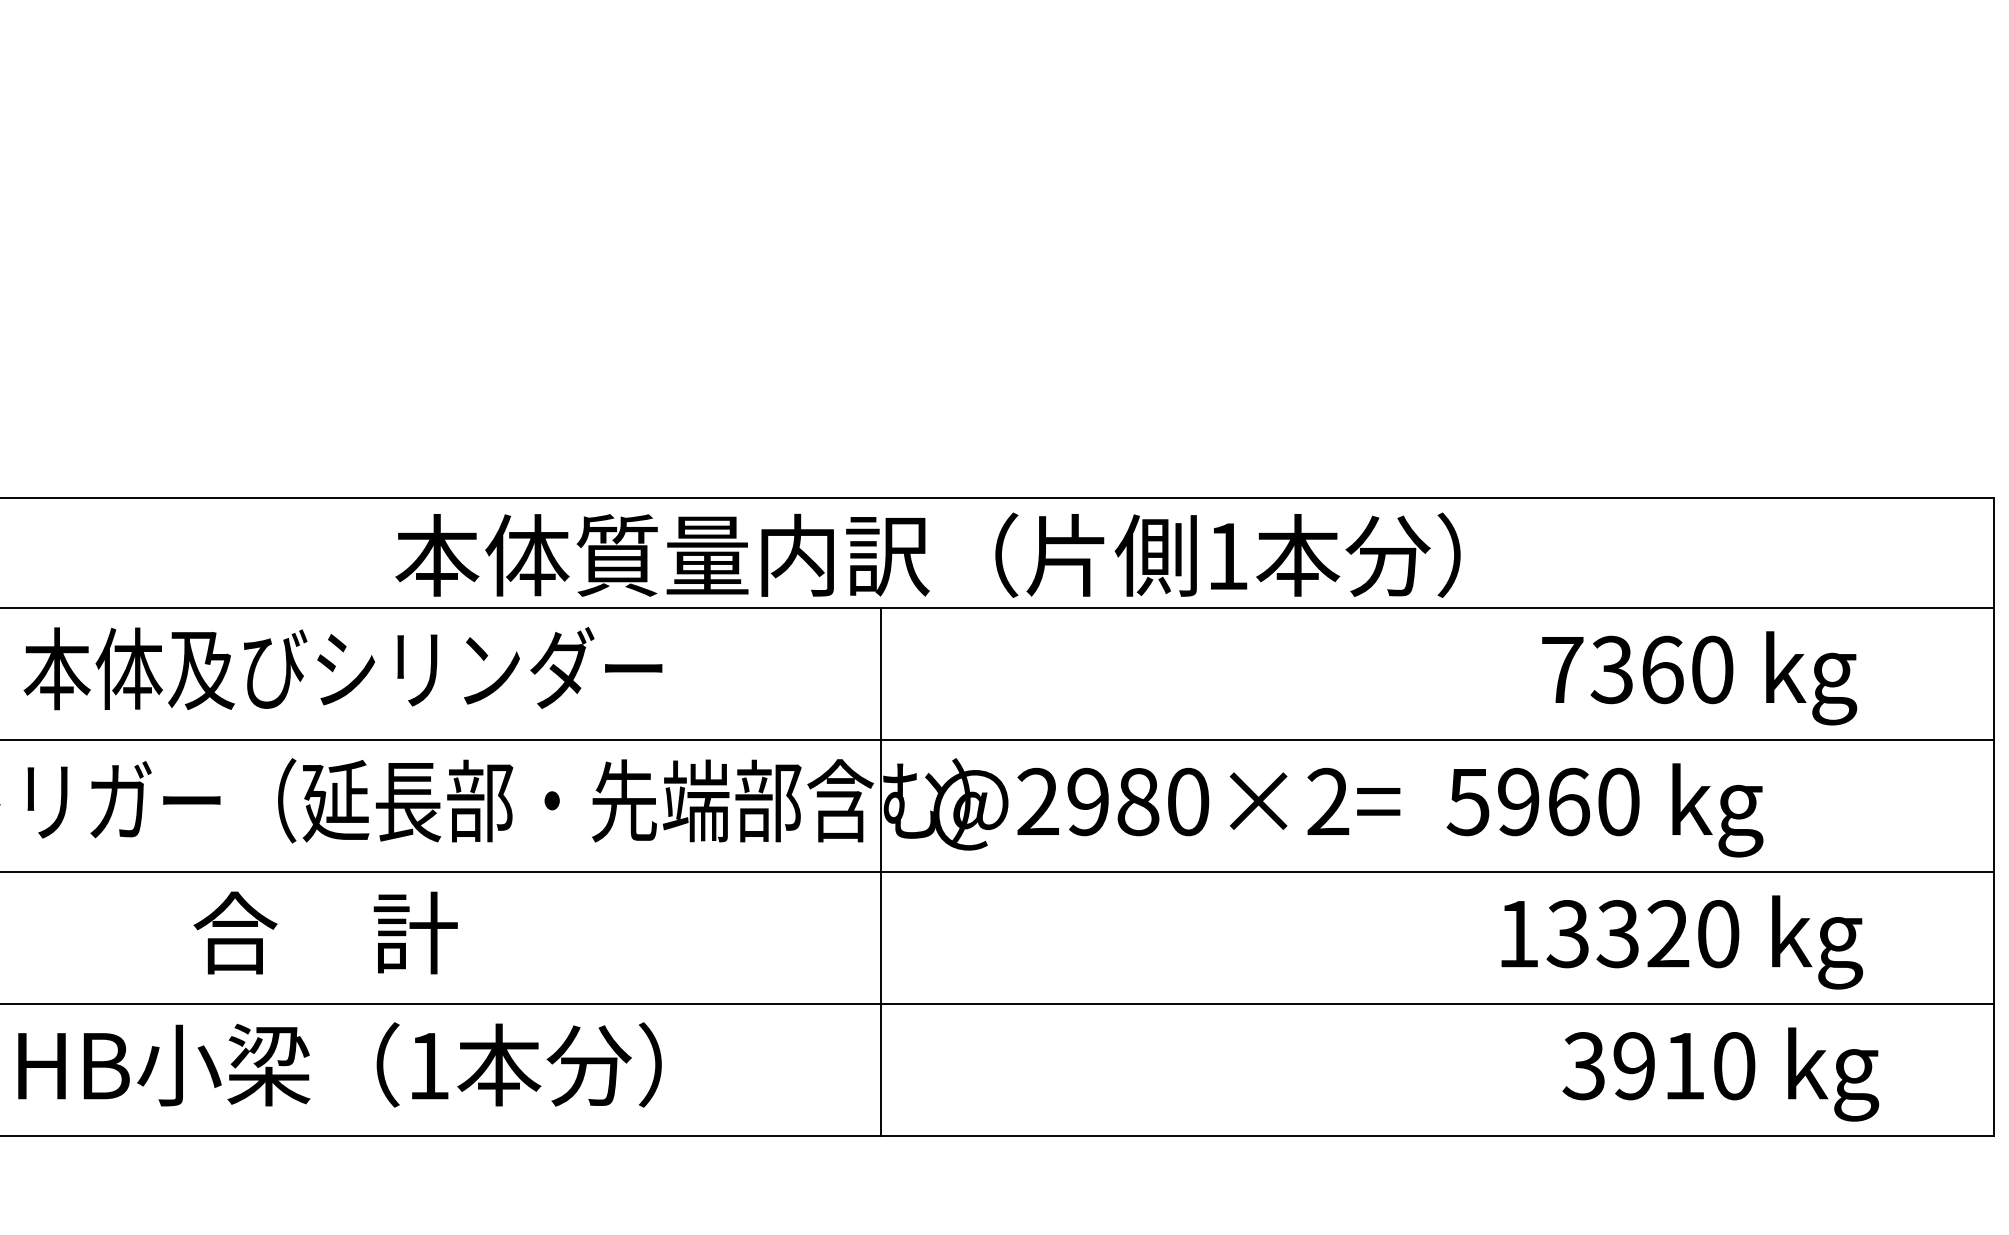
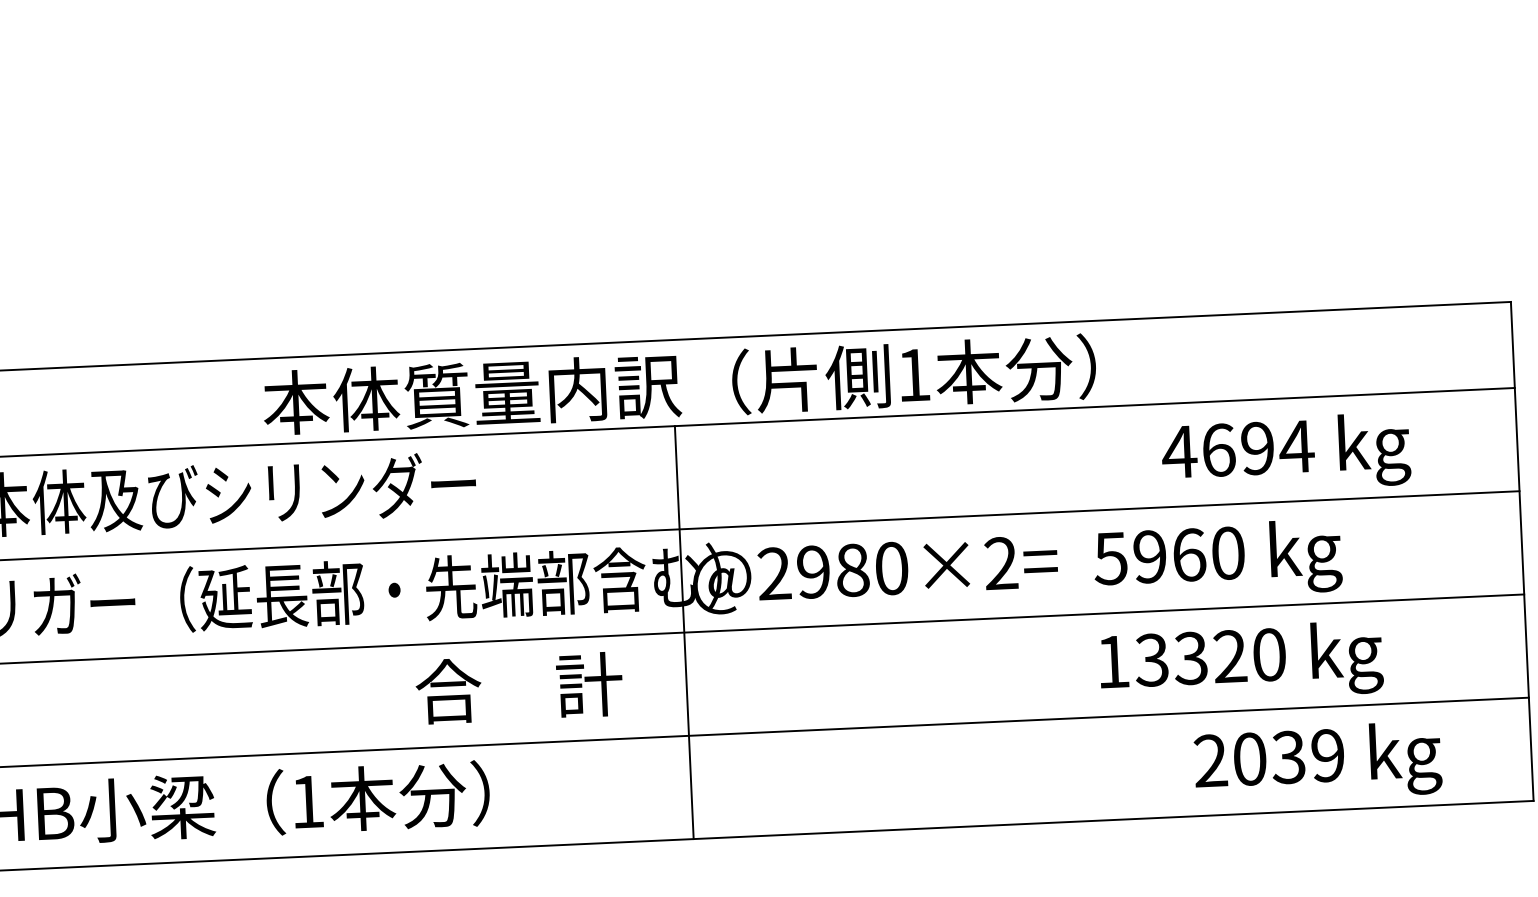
text: (1636, 669) -> (1237, 449), 7360 -> 4694
line: (880, 871) -> (684, 632), moved
text: (325, 932) -> (519, 687), moved
text: (1682, 942) -> (1241, 662), moved
text: (1658, 1066) -> (1268, 758), 3910 -> 2039

